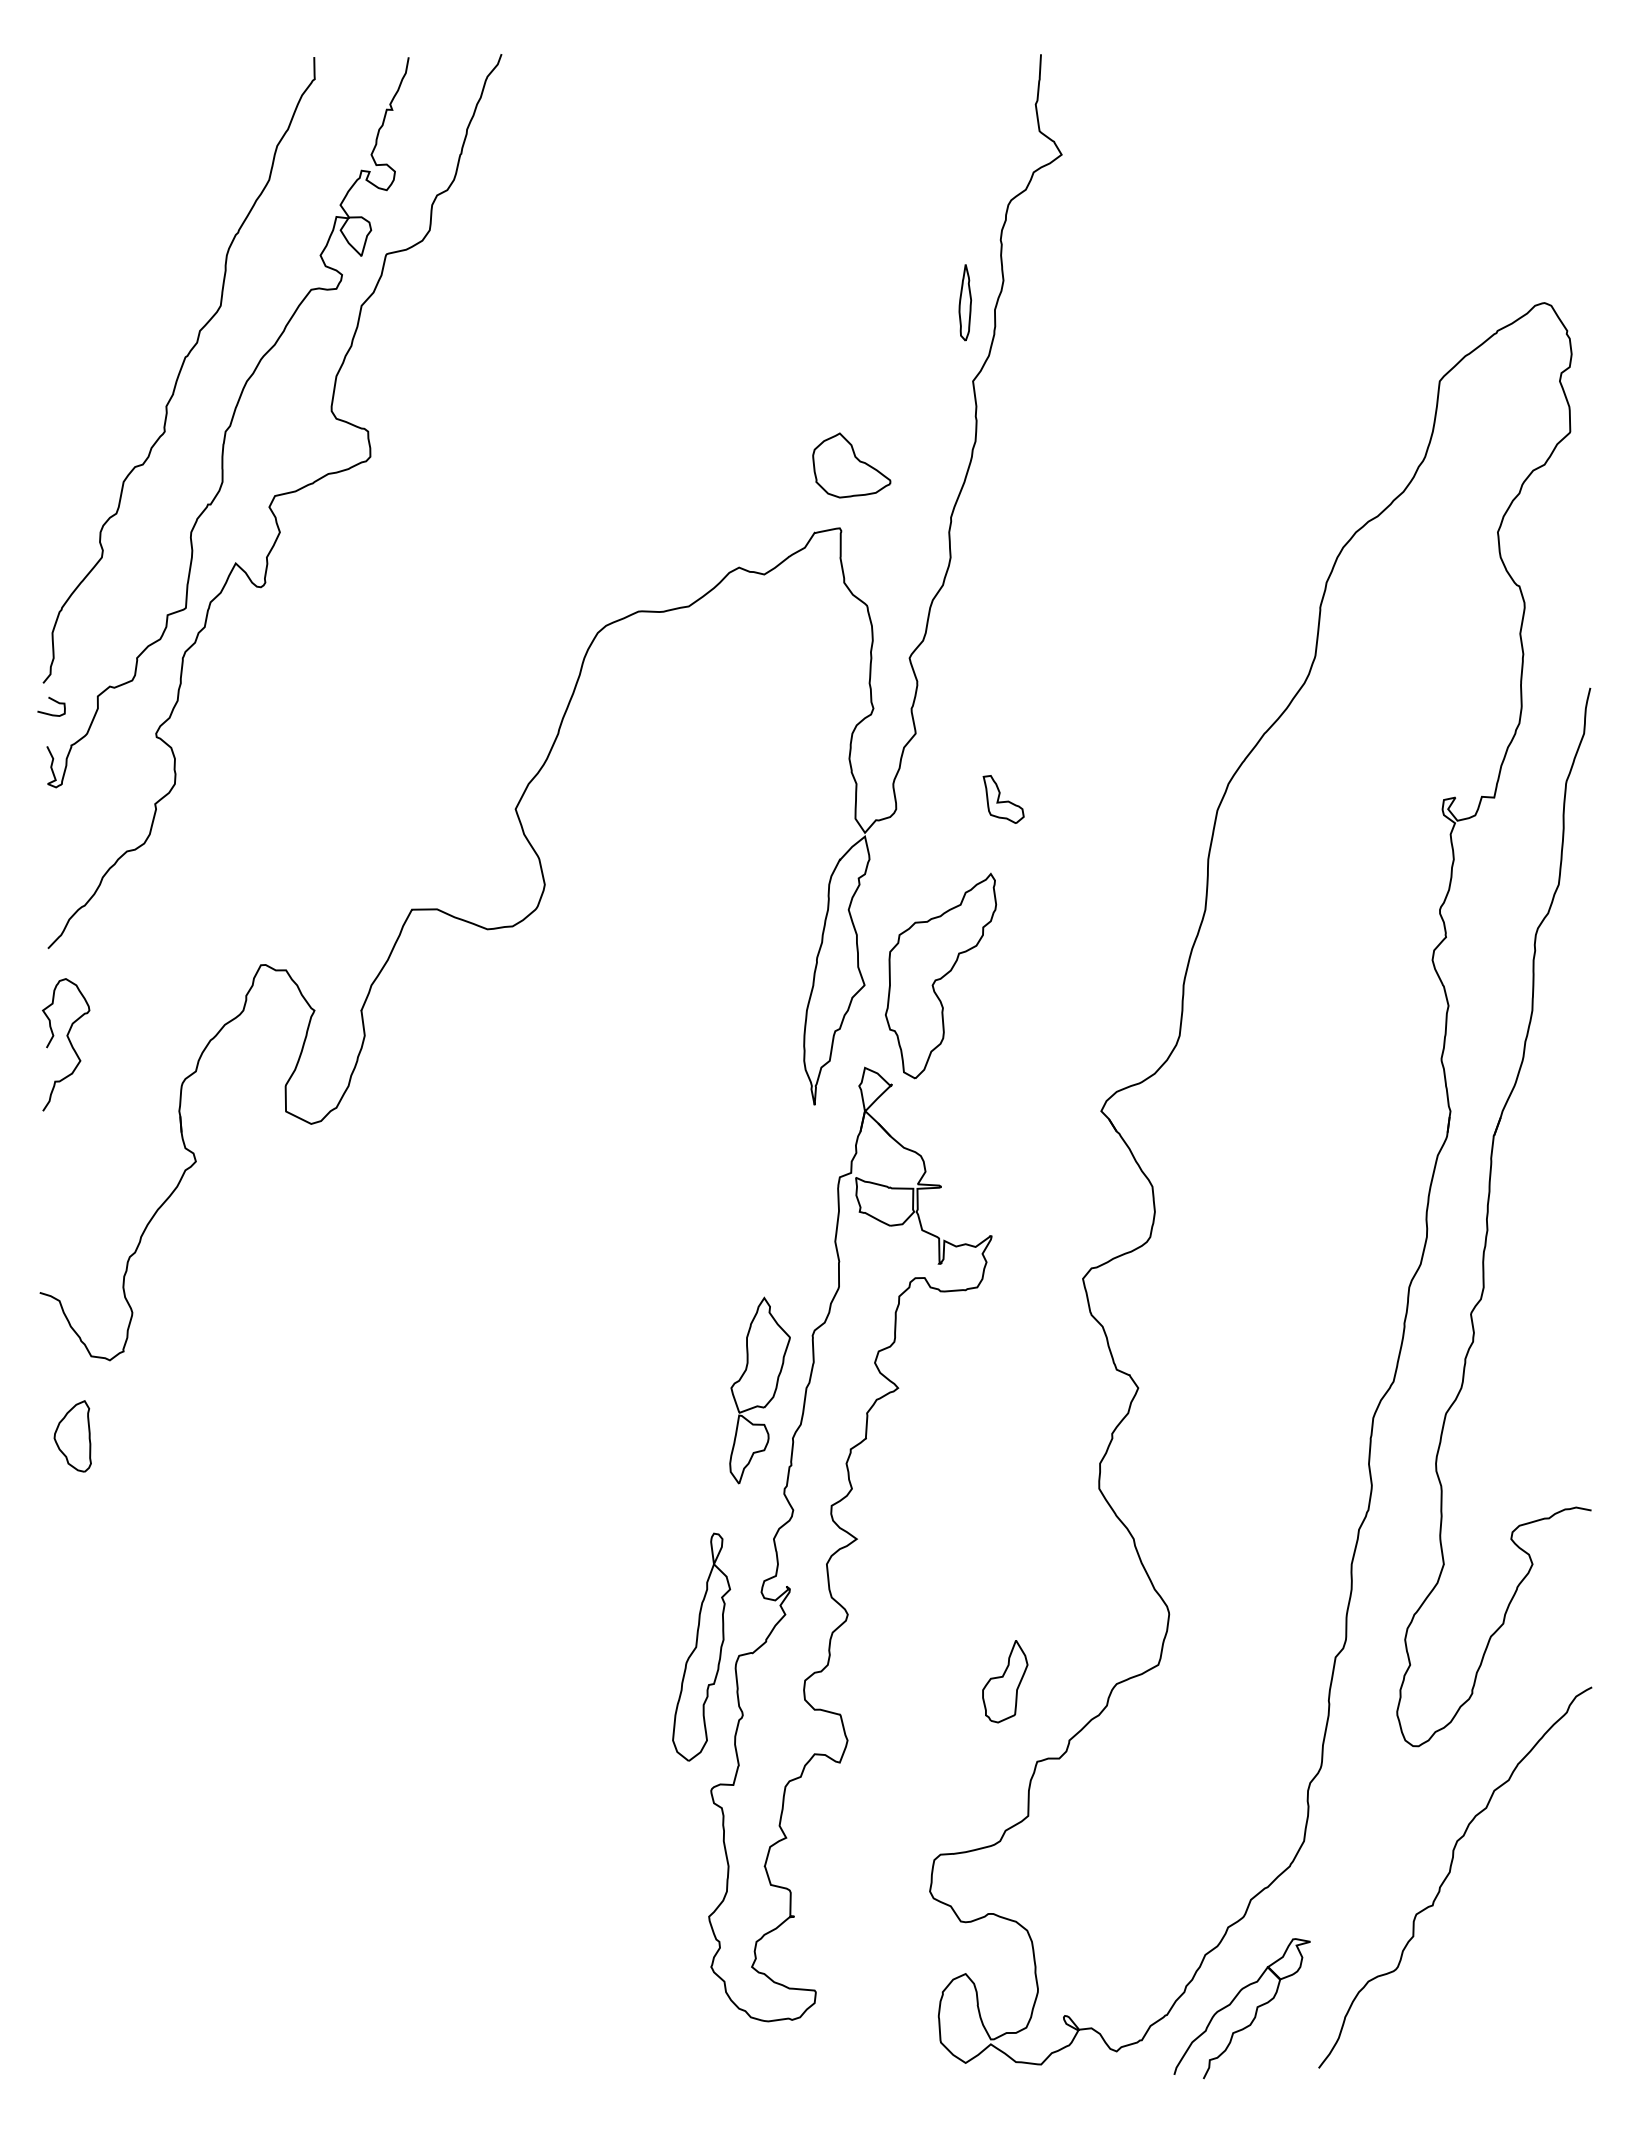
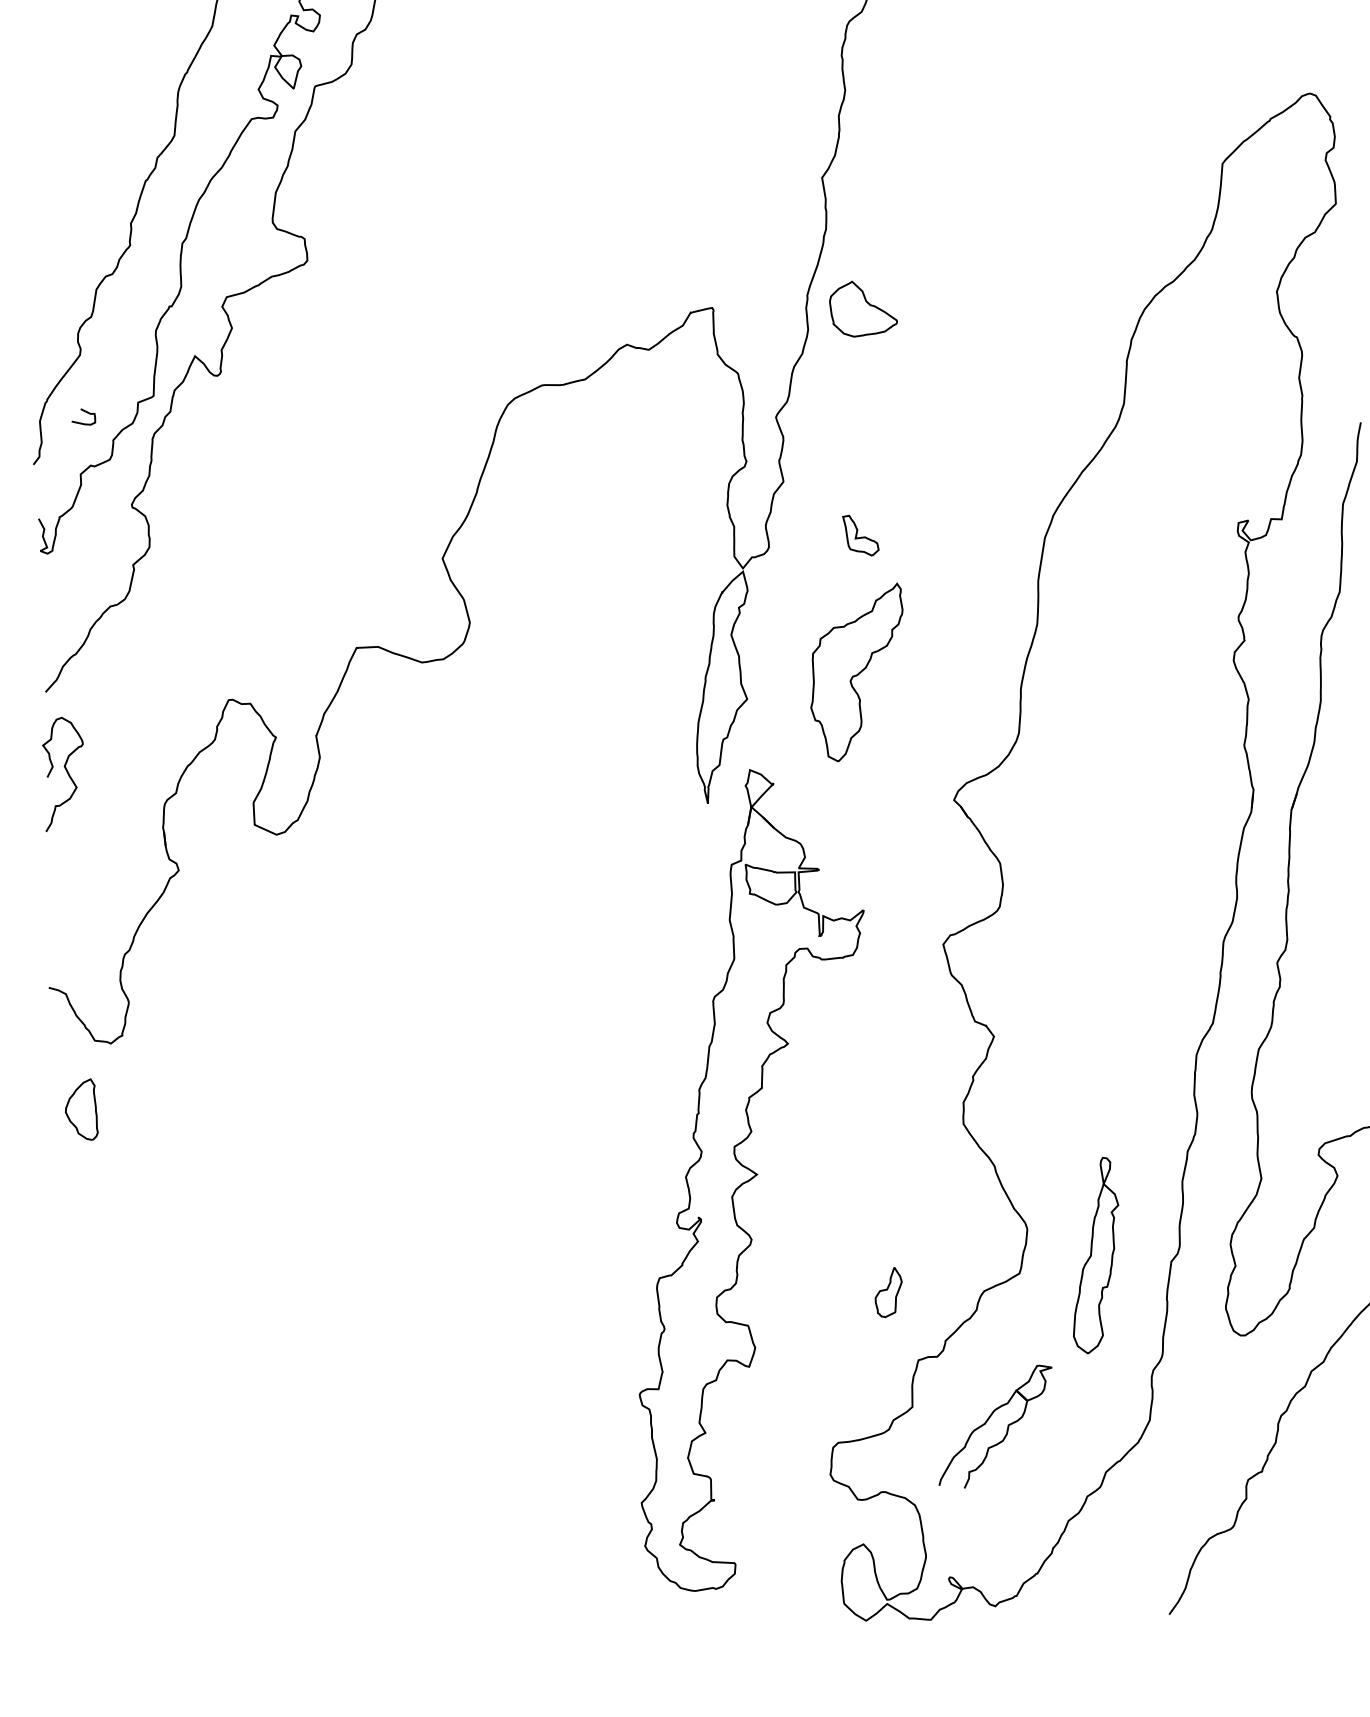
part: (965, 302) -> (813, 110), removed
part: (851, 465) -> (863, 308), moved
curve: (53, 701) -> (85, 412), moved
part: (941, 975) -> (857, 672), moved
part: (759, 1390) -> (669, 1050), removed
part: (701, 1646) -> (1095, 1254), moved
part: (1005, 1681) -> (888, 1292), size x0.7
part: (1234, 2000) -> (988, 1420), moved

